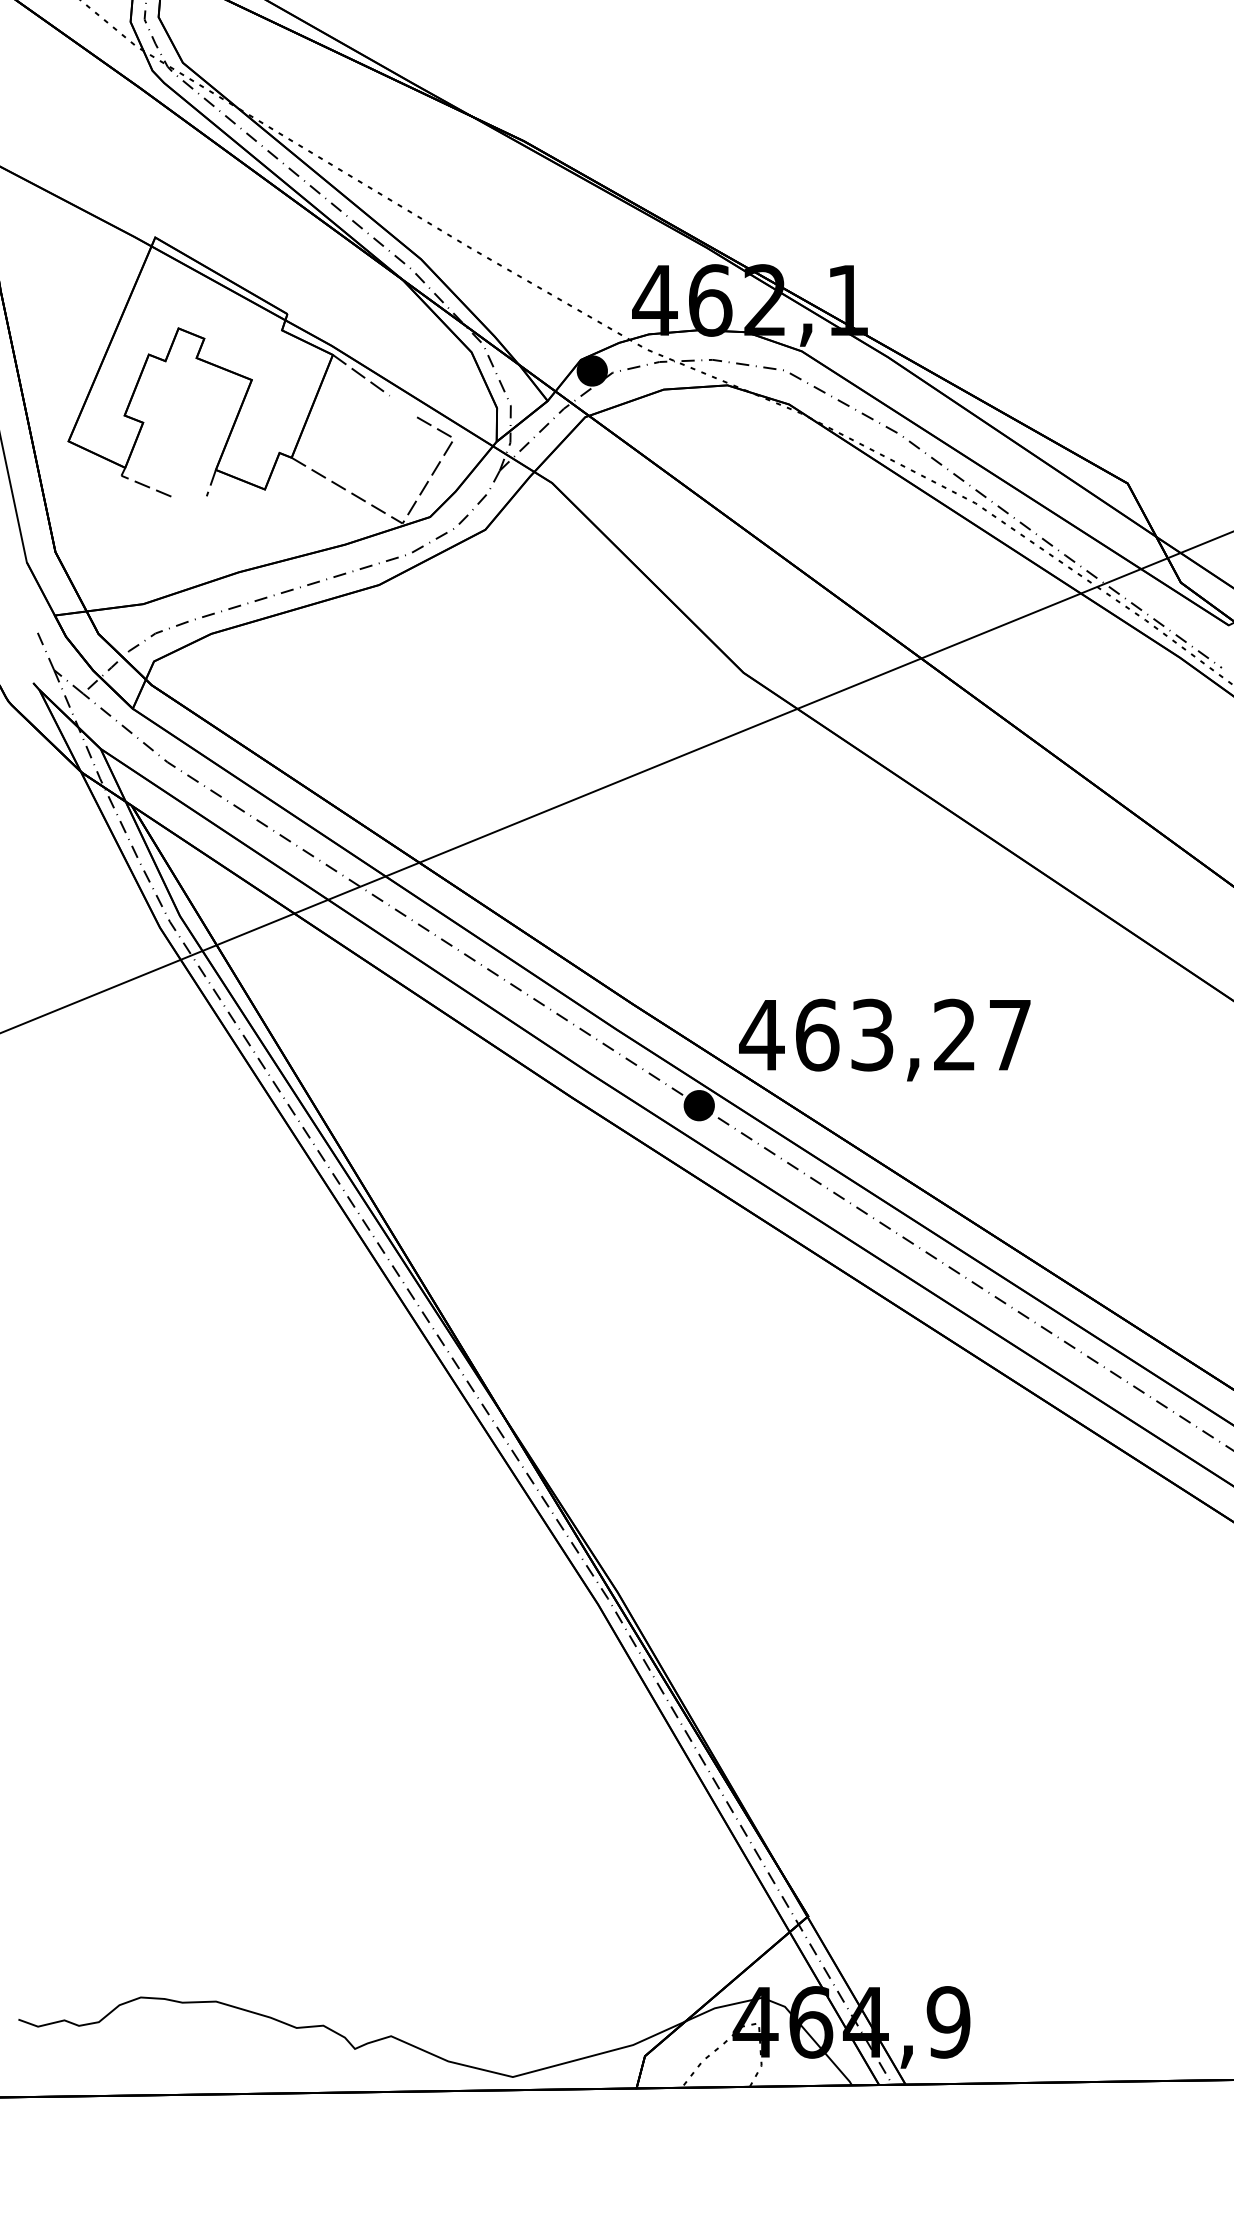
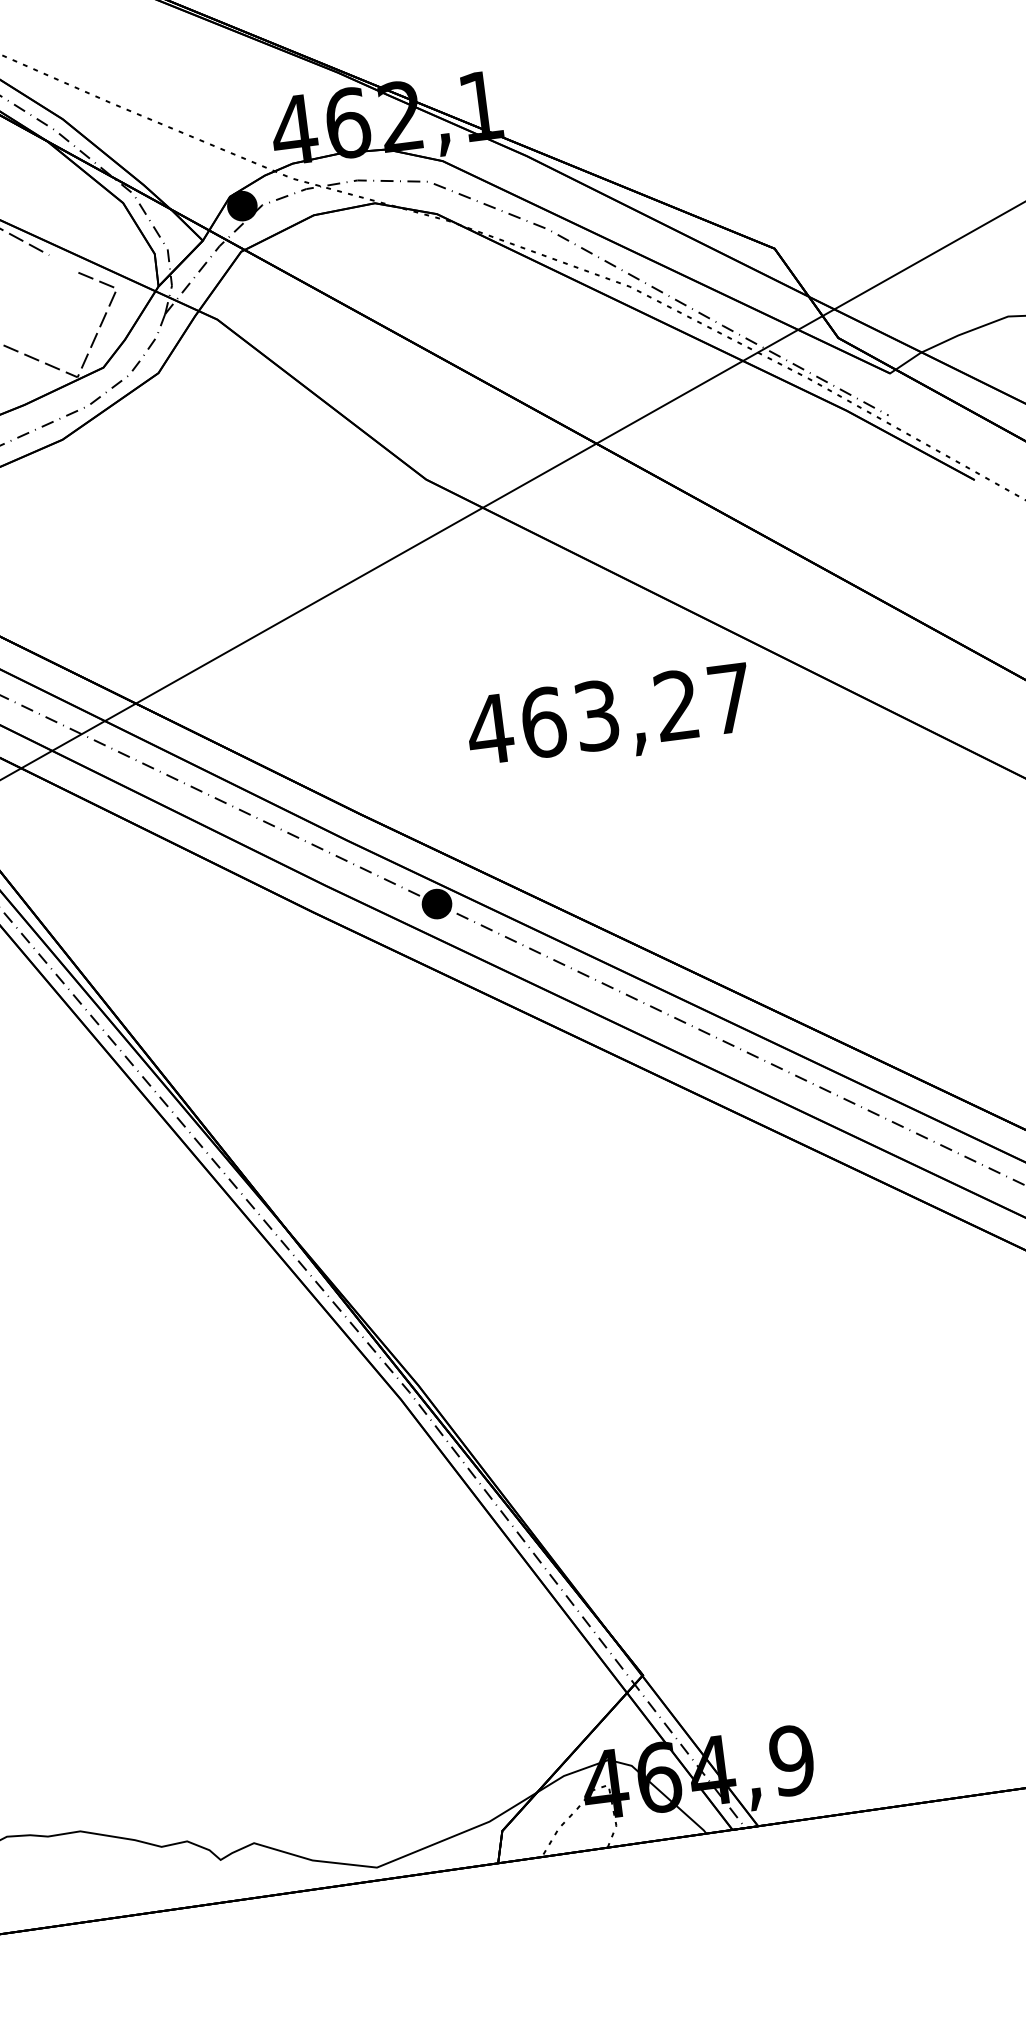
text: (884, 1039) -> (609, 718), moved

